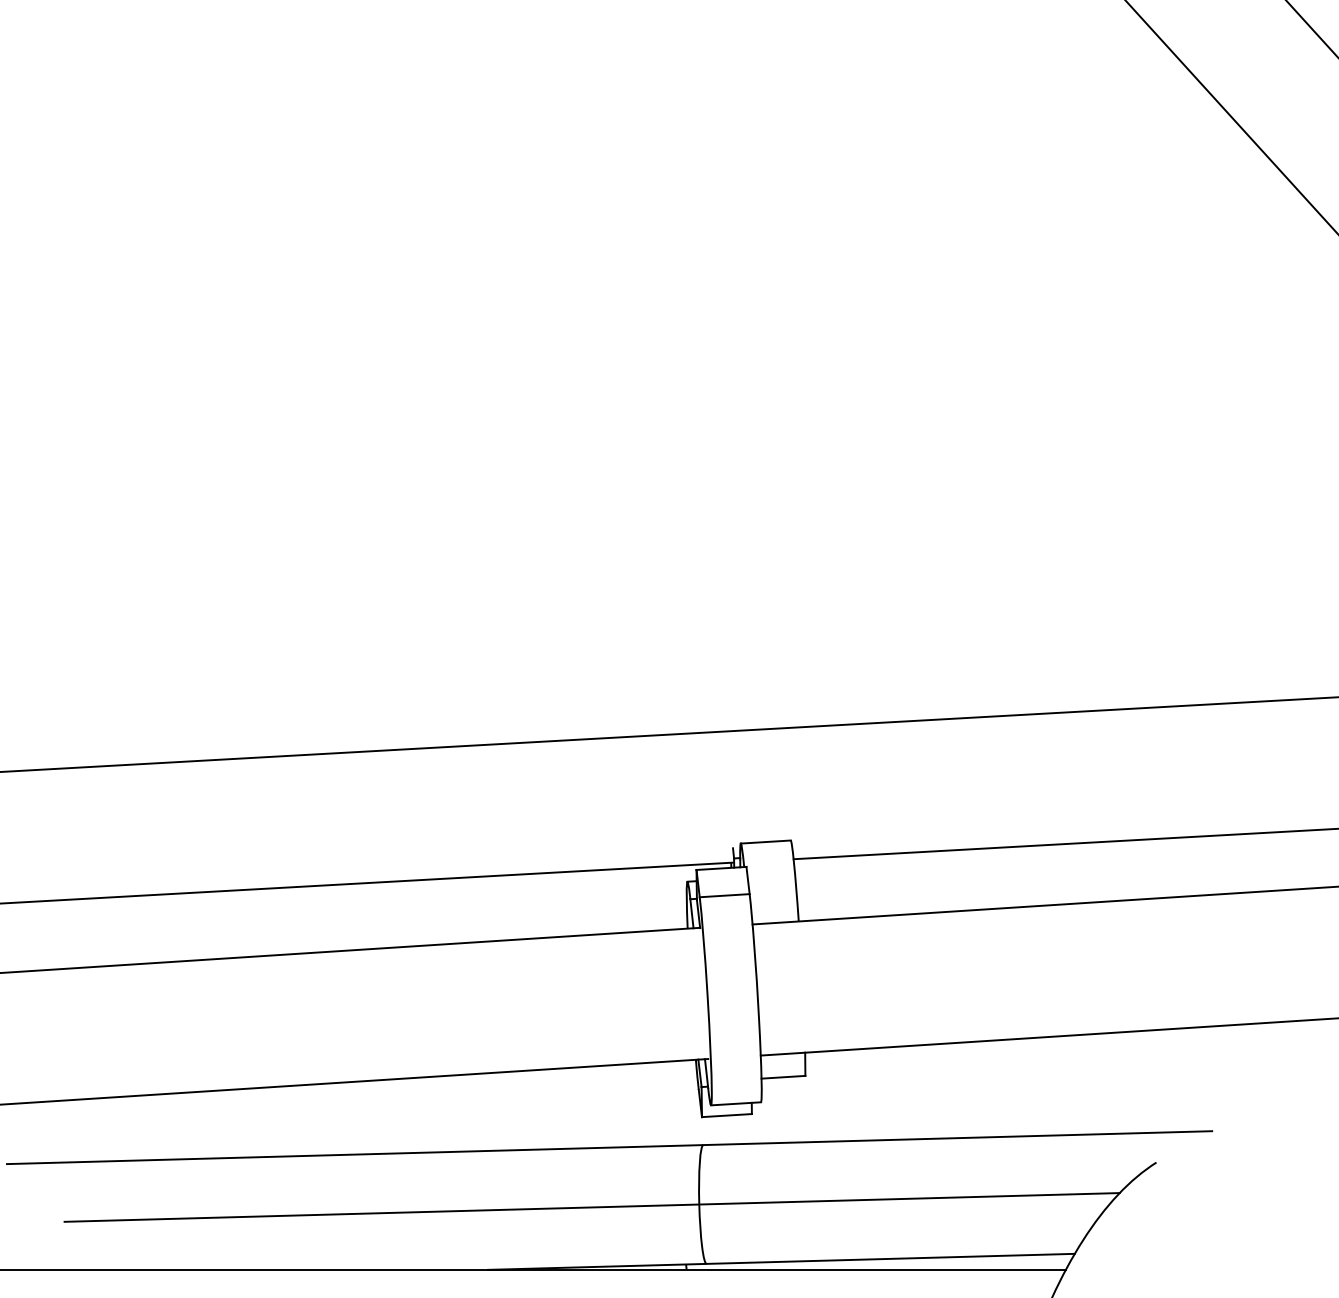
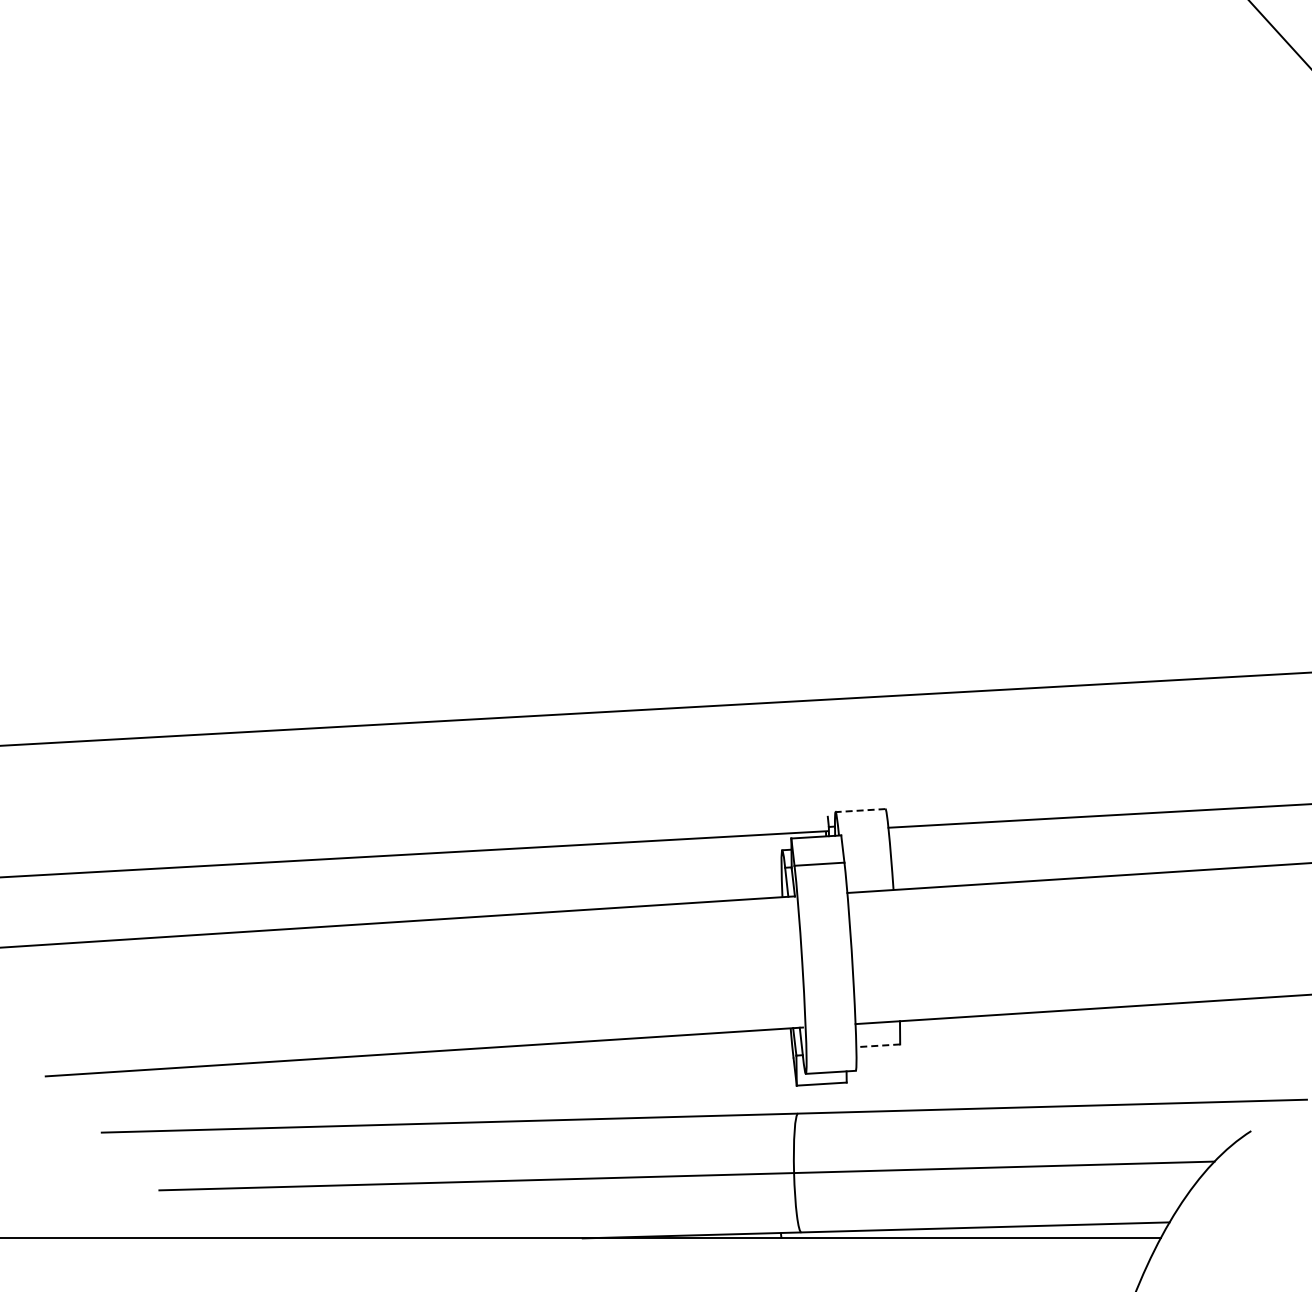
line: (765, 842) -> (860, 811), solid -> dashed
line: (783, 1077) -> (878, 1046), solid -> dashed

